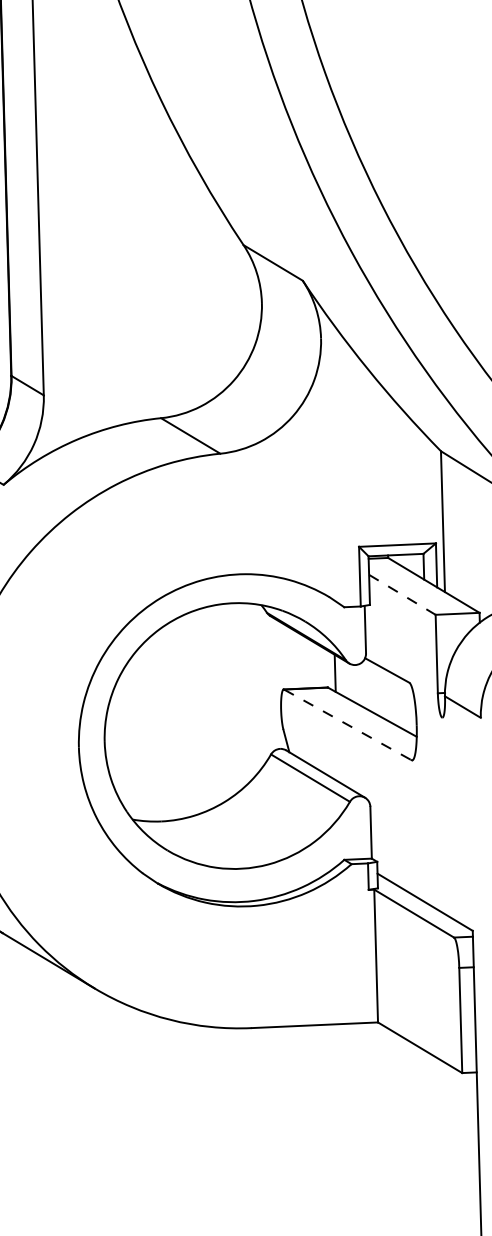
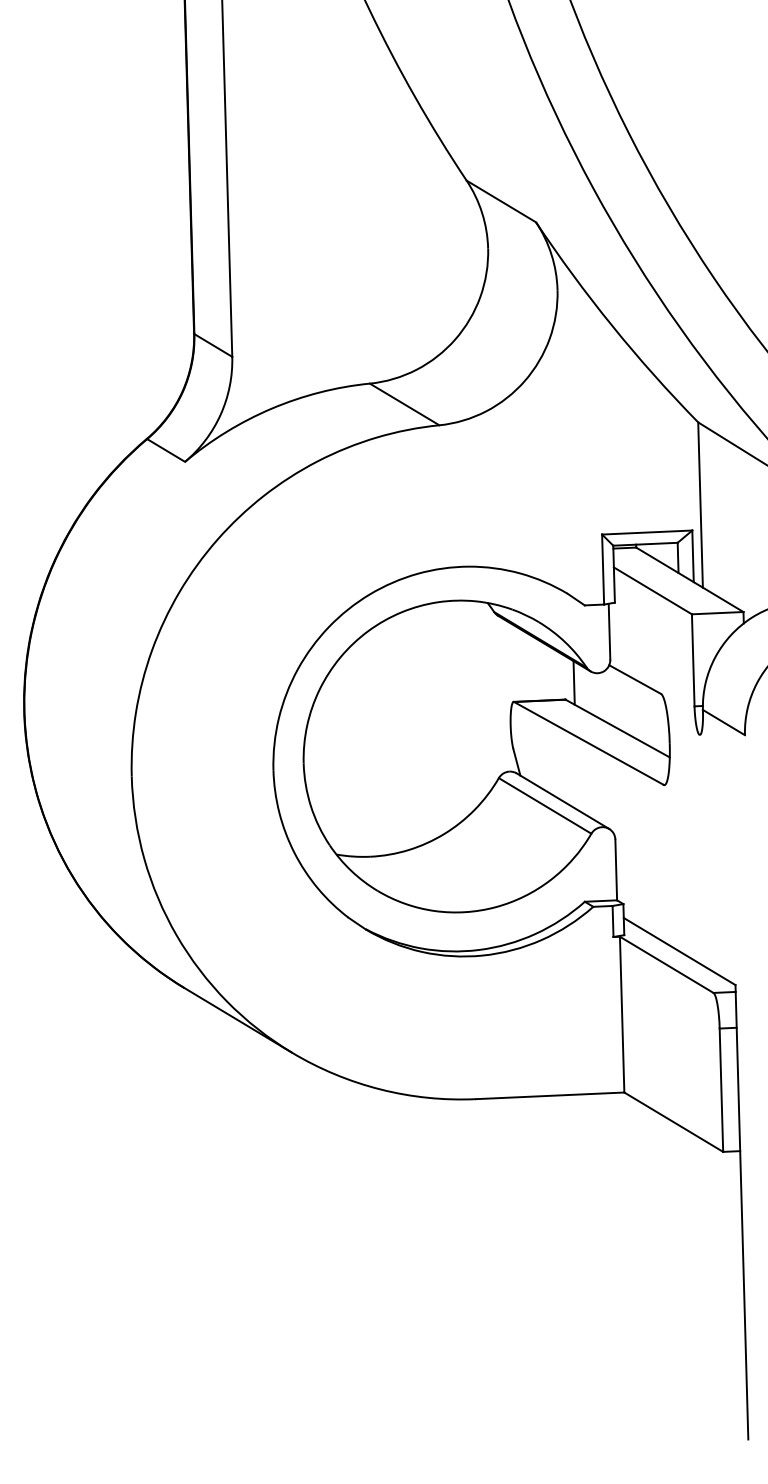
line: (402, 594) -> (652, 590), dashed -> solid
line: (347, 724) -> (588, 743), dashed -> solid

